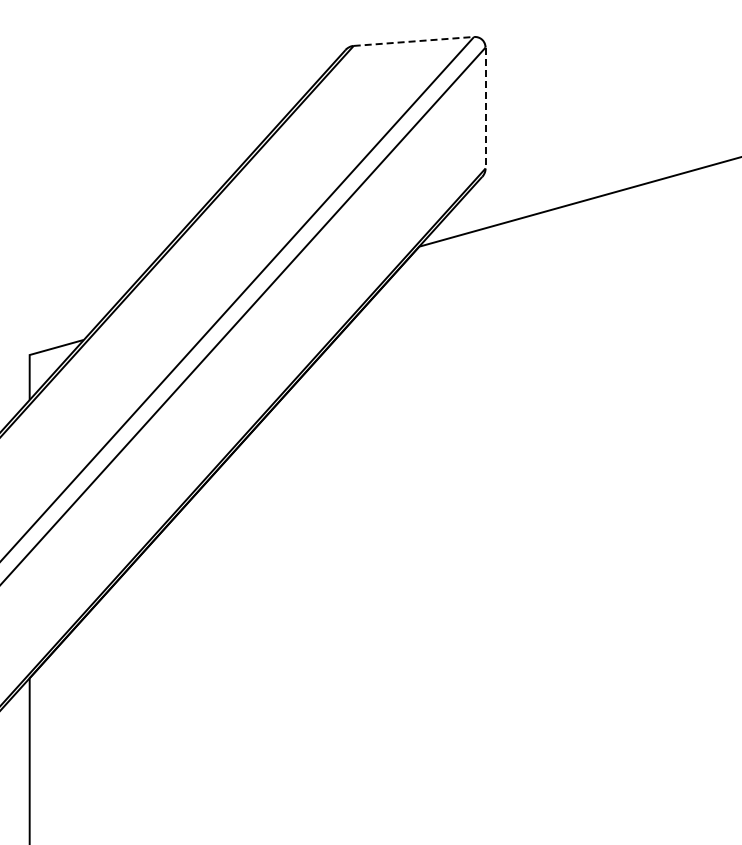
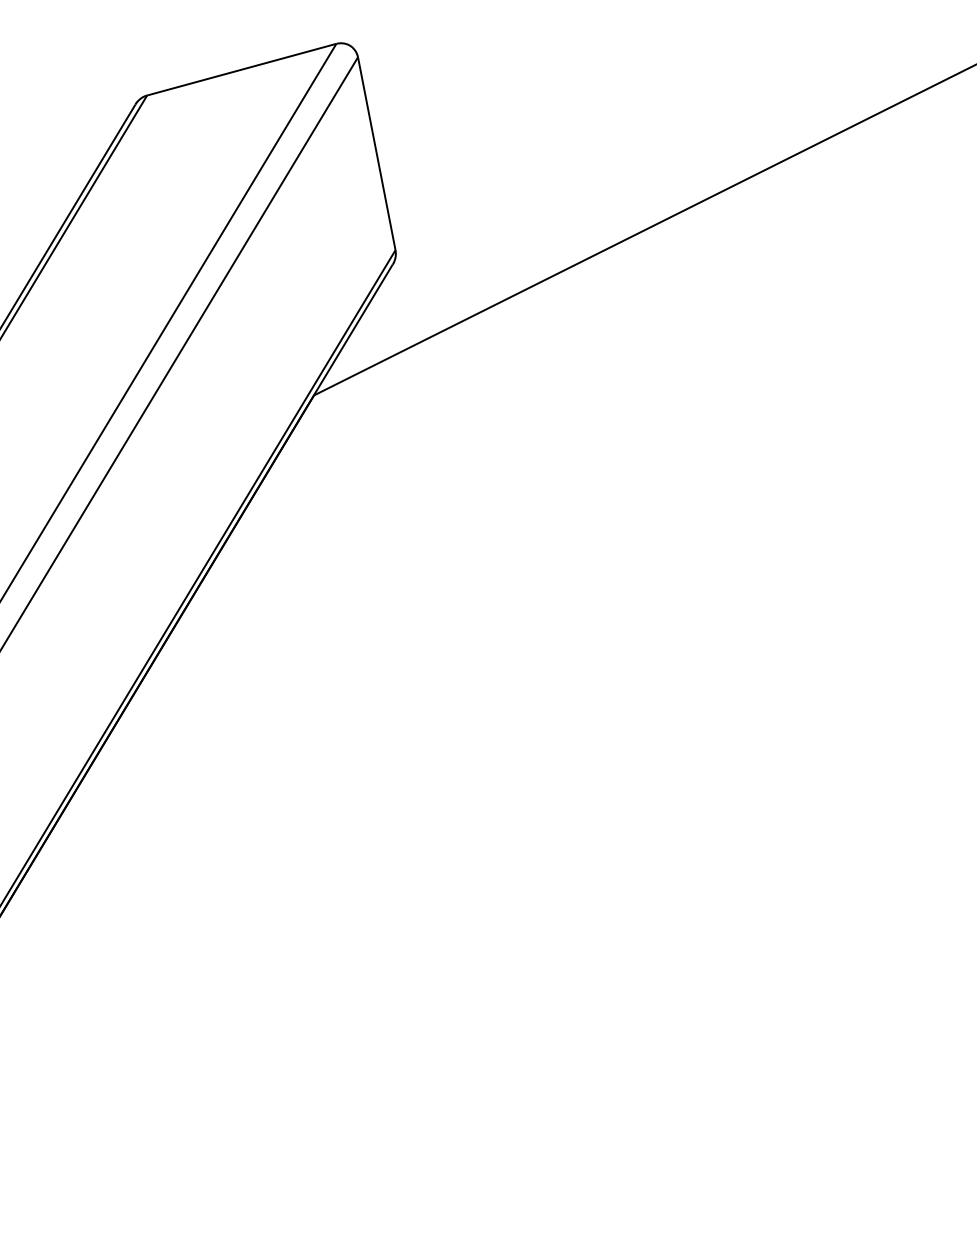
line: (414, 41) -> (242, 69), dashed -> solid
line: (485, 108) -> (376, 154), dashed -> solid

